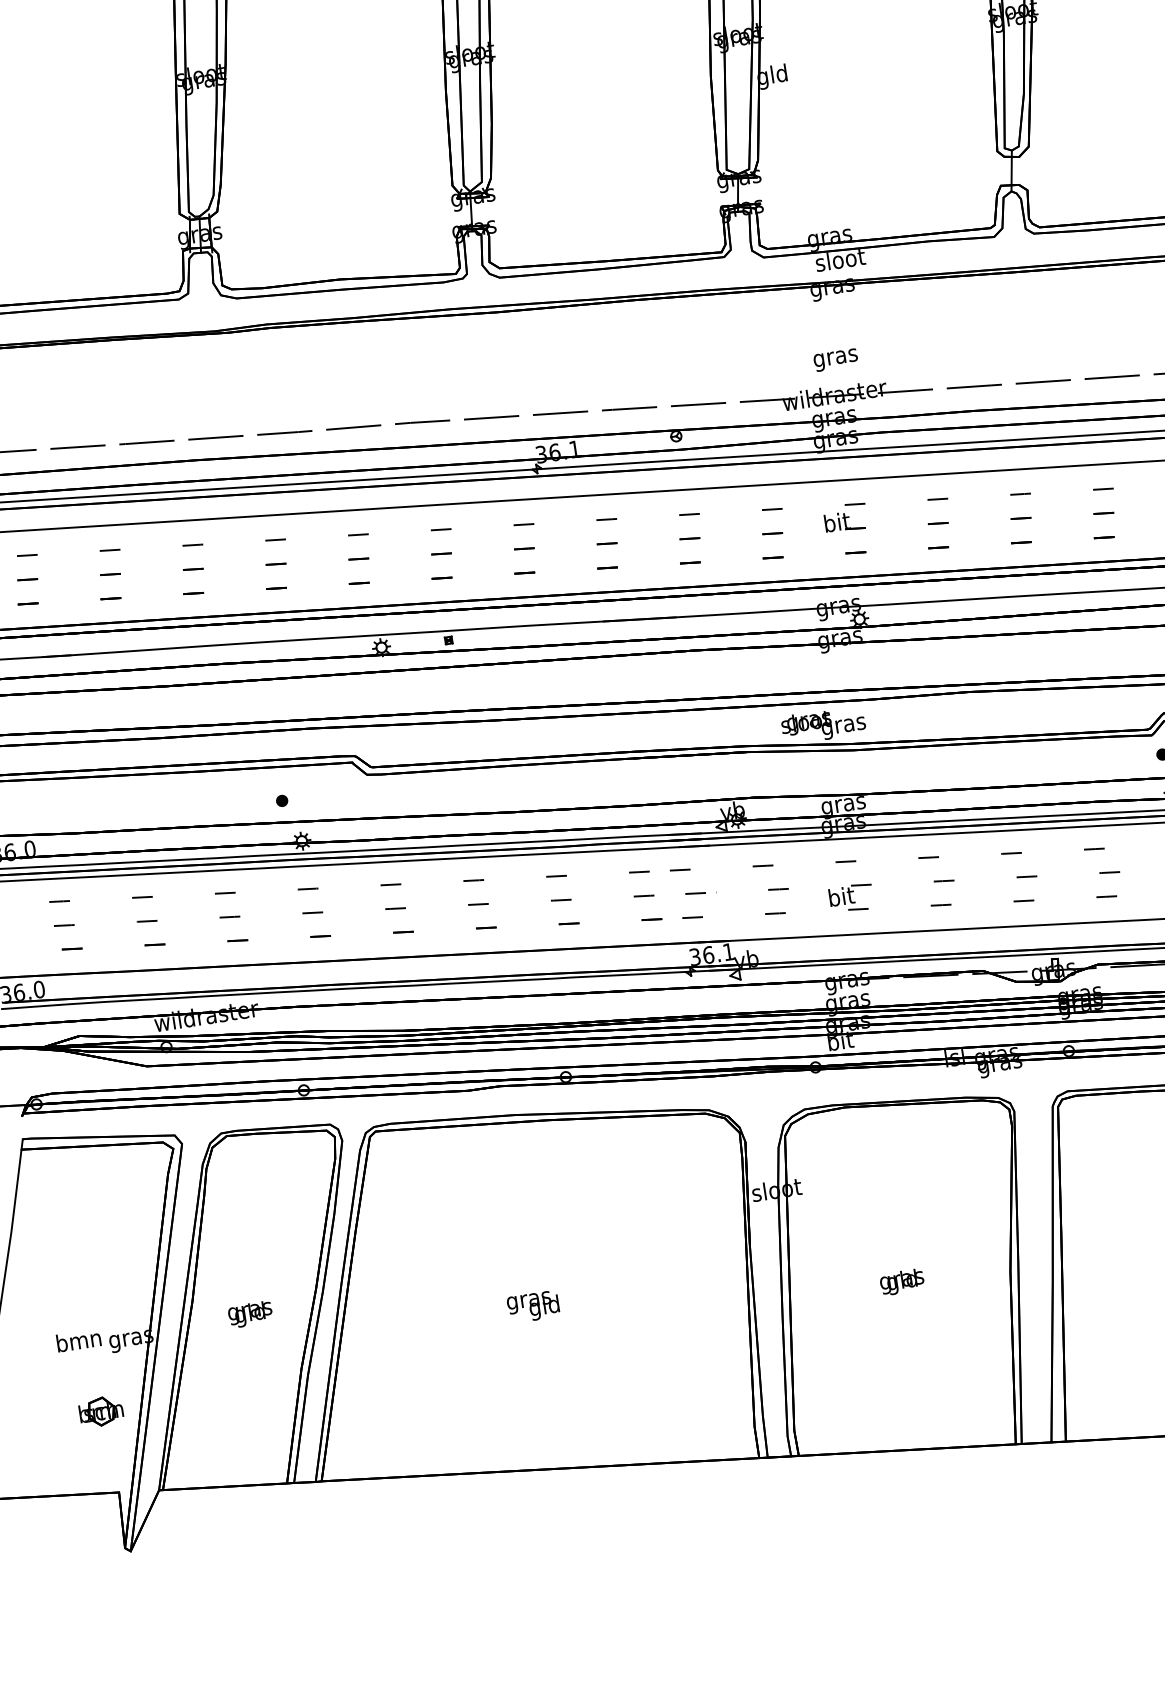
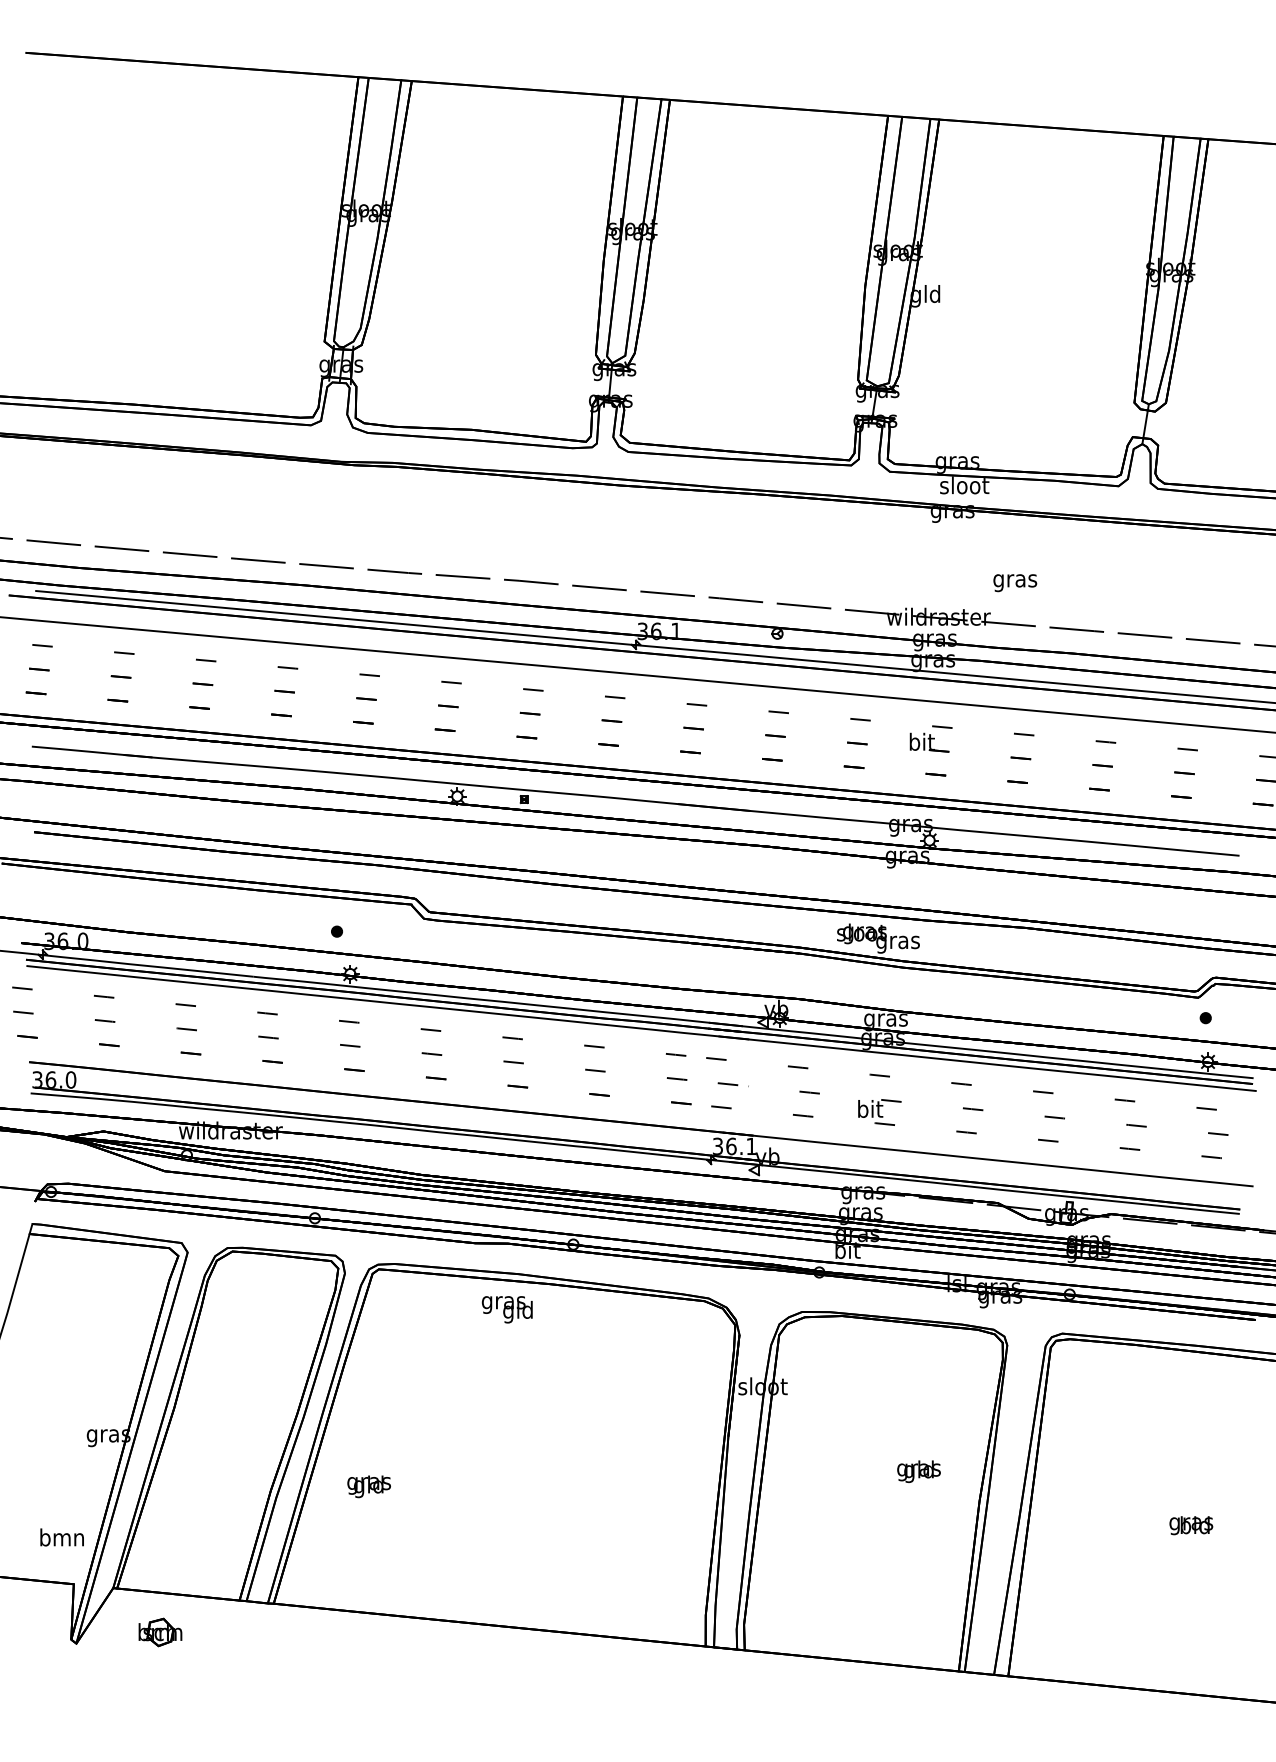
text: (836, 360) -> (1015, 583), moved
text: (901, 1282) -> (918, 1471), moved
text: (532, 1306) -> (506, 1309), moved
text: (249, 1314) -> (368, 1486), moved
text: (78, 1340) -> (61, 1537), moved
part: (101, 1411) -> (160, 1632), moved

